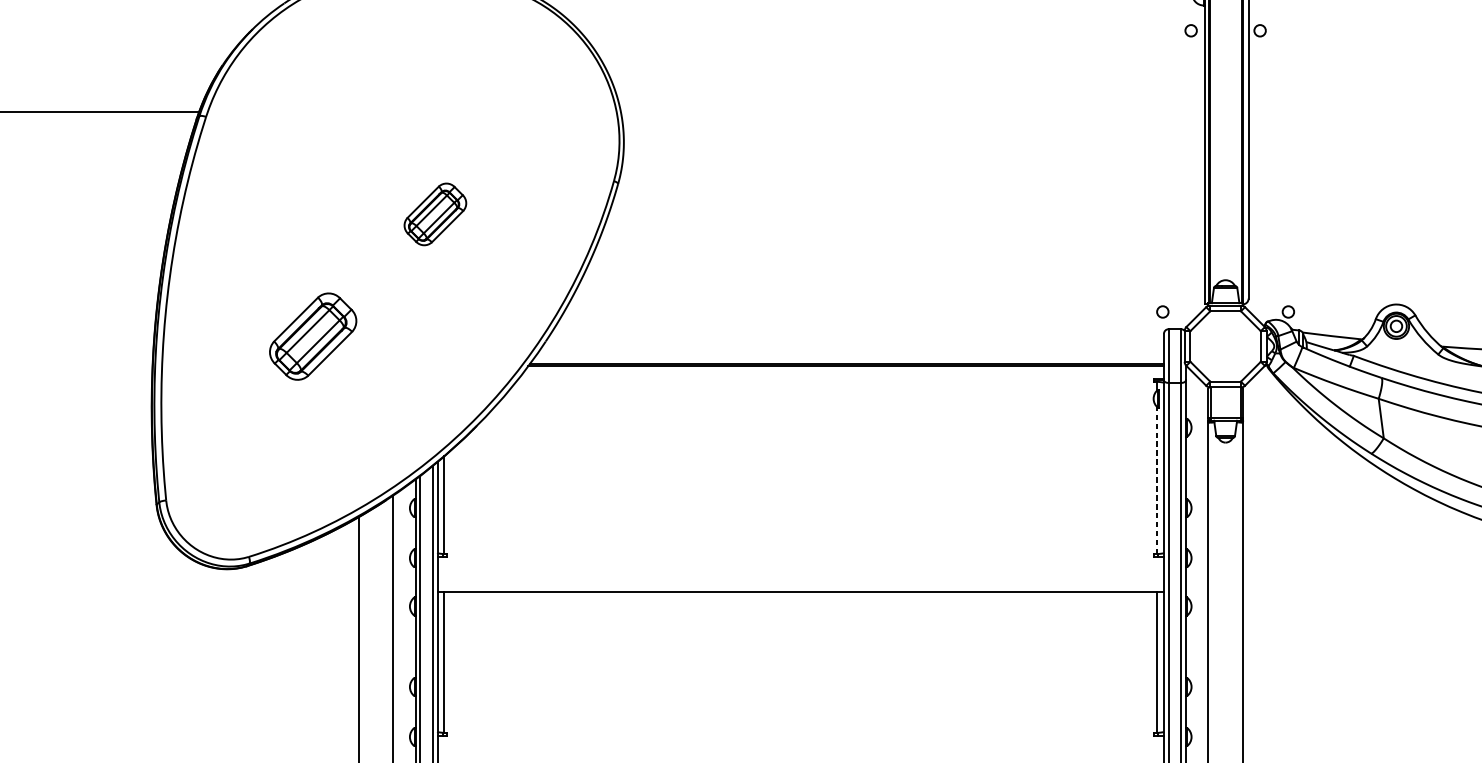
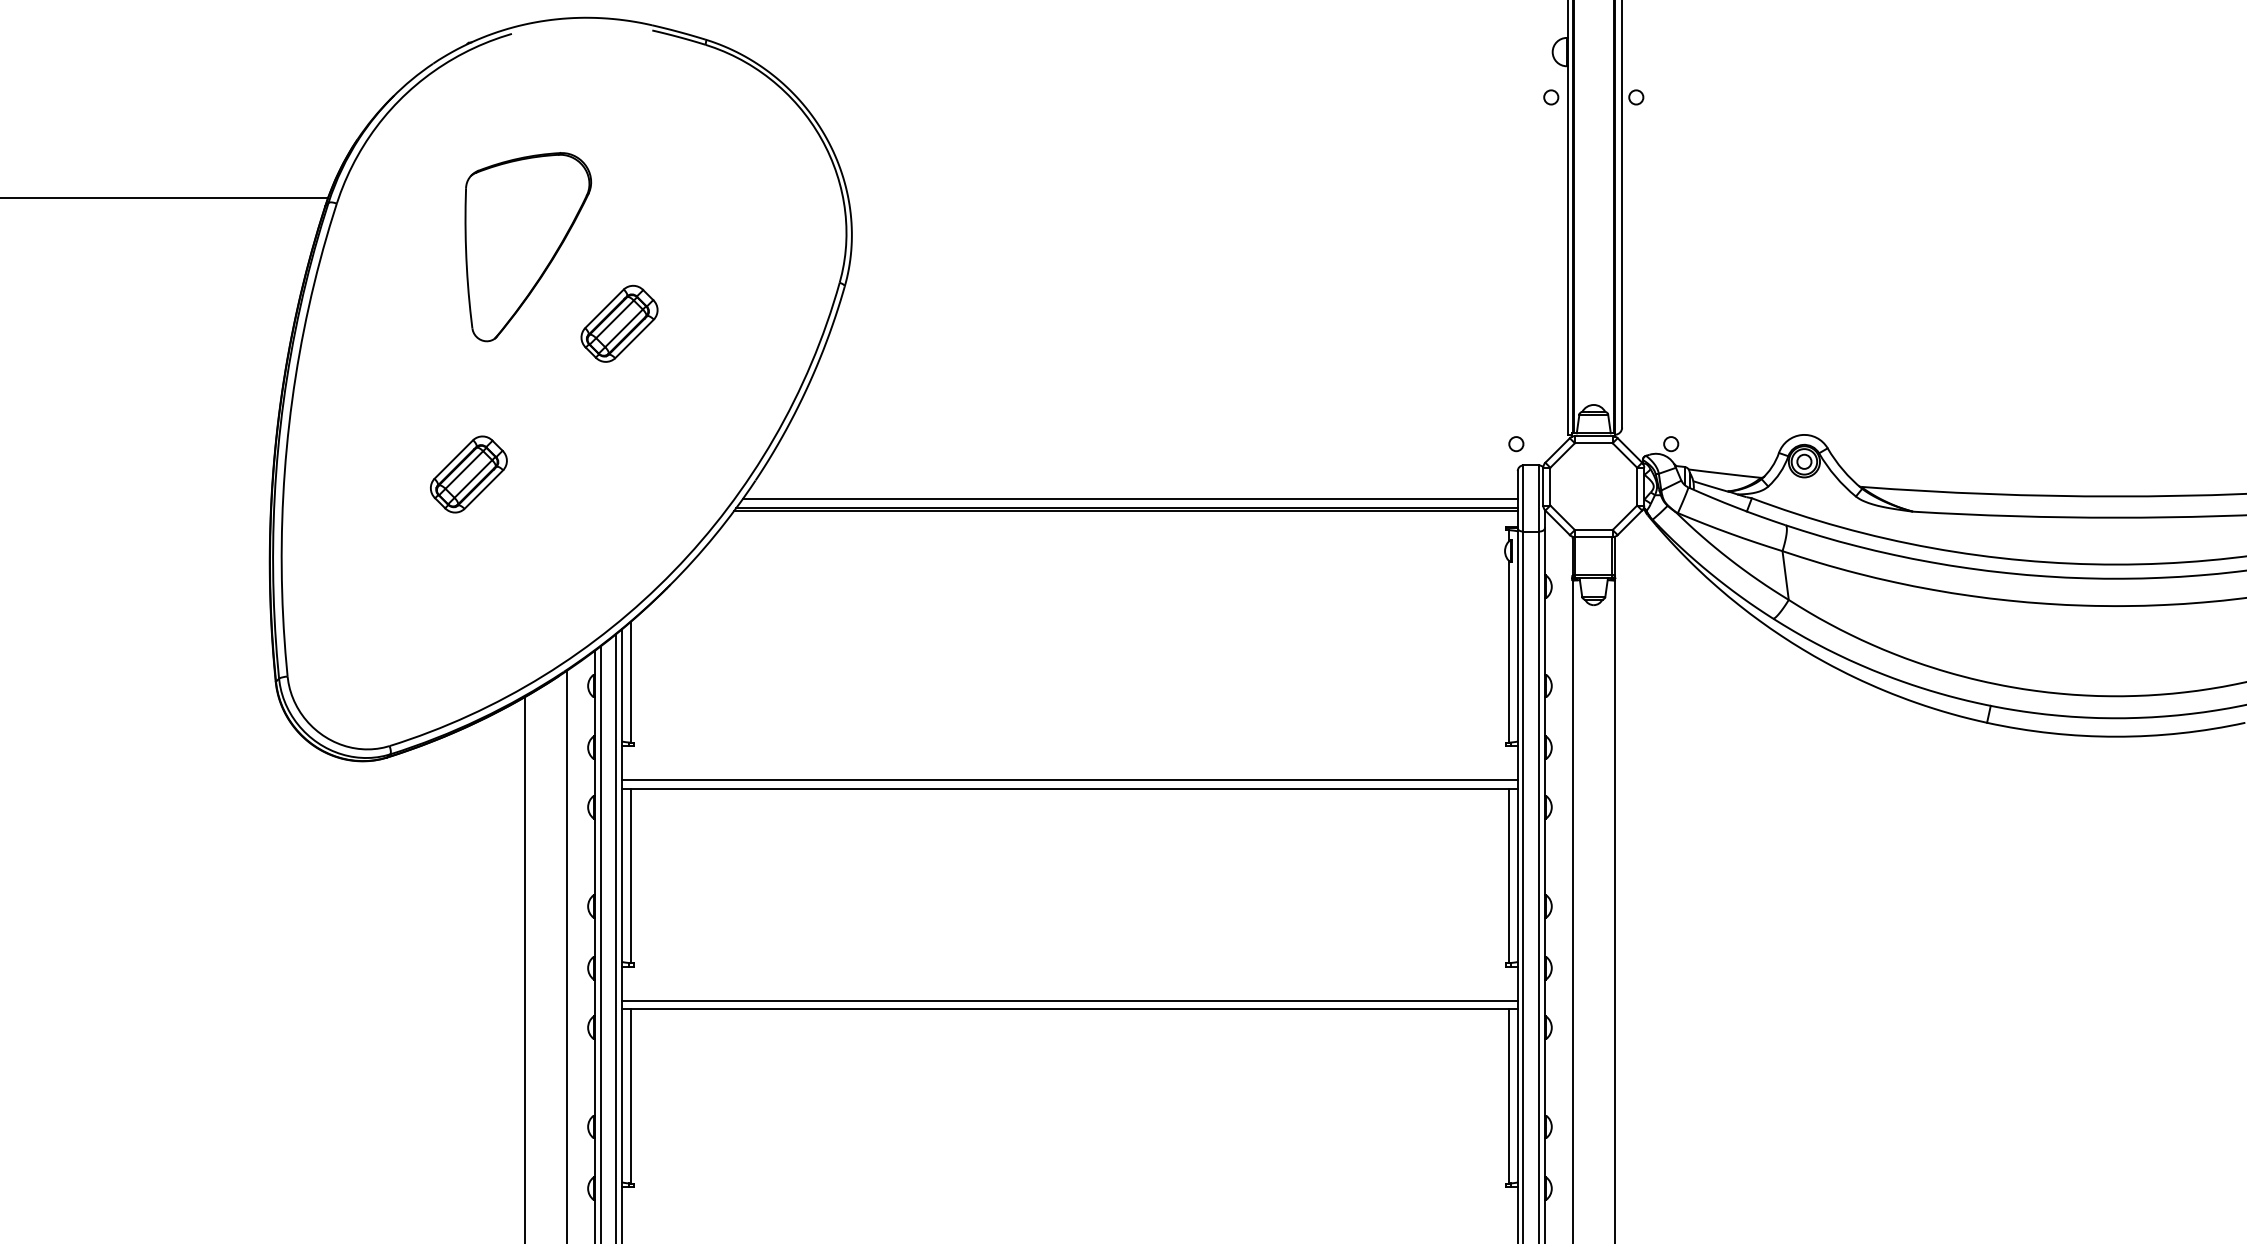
part: (361, 152) -> (528, 247), added
part: (312, 336) -> (468, 474), size x0.71
line: (849, 356) -> (1129, 499), added
line: (1157, 480) -> (1509, 652), dashed -> solid
line: (800, 584) -> (1069, 780), added

